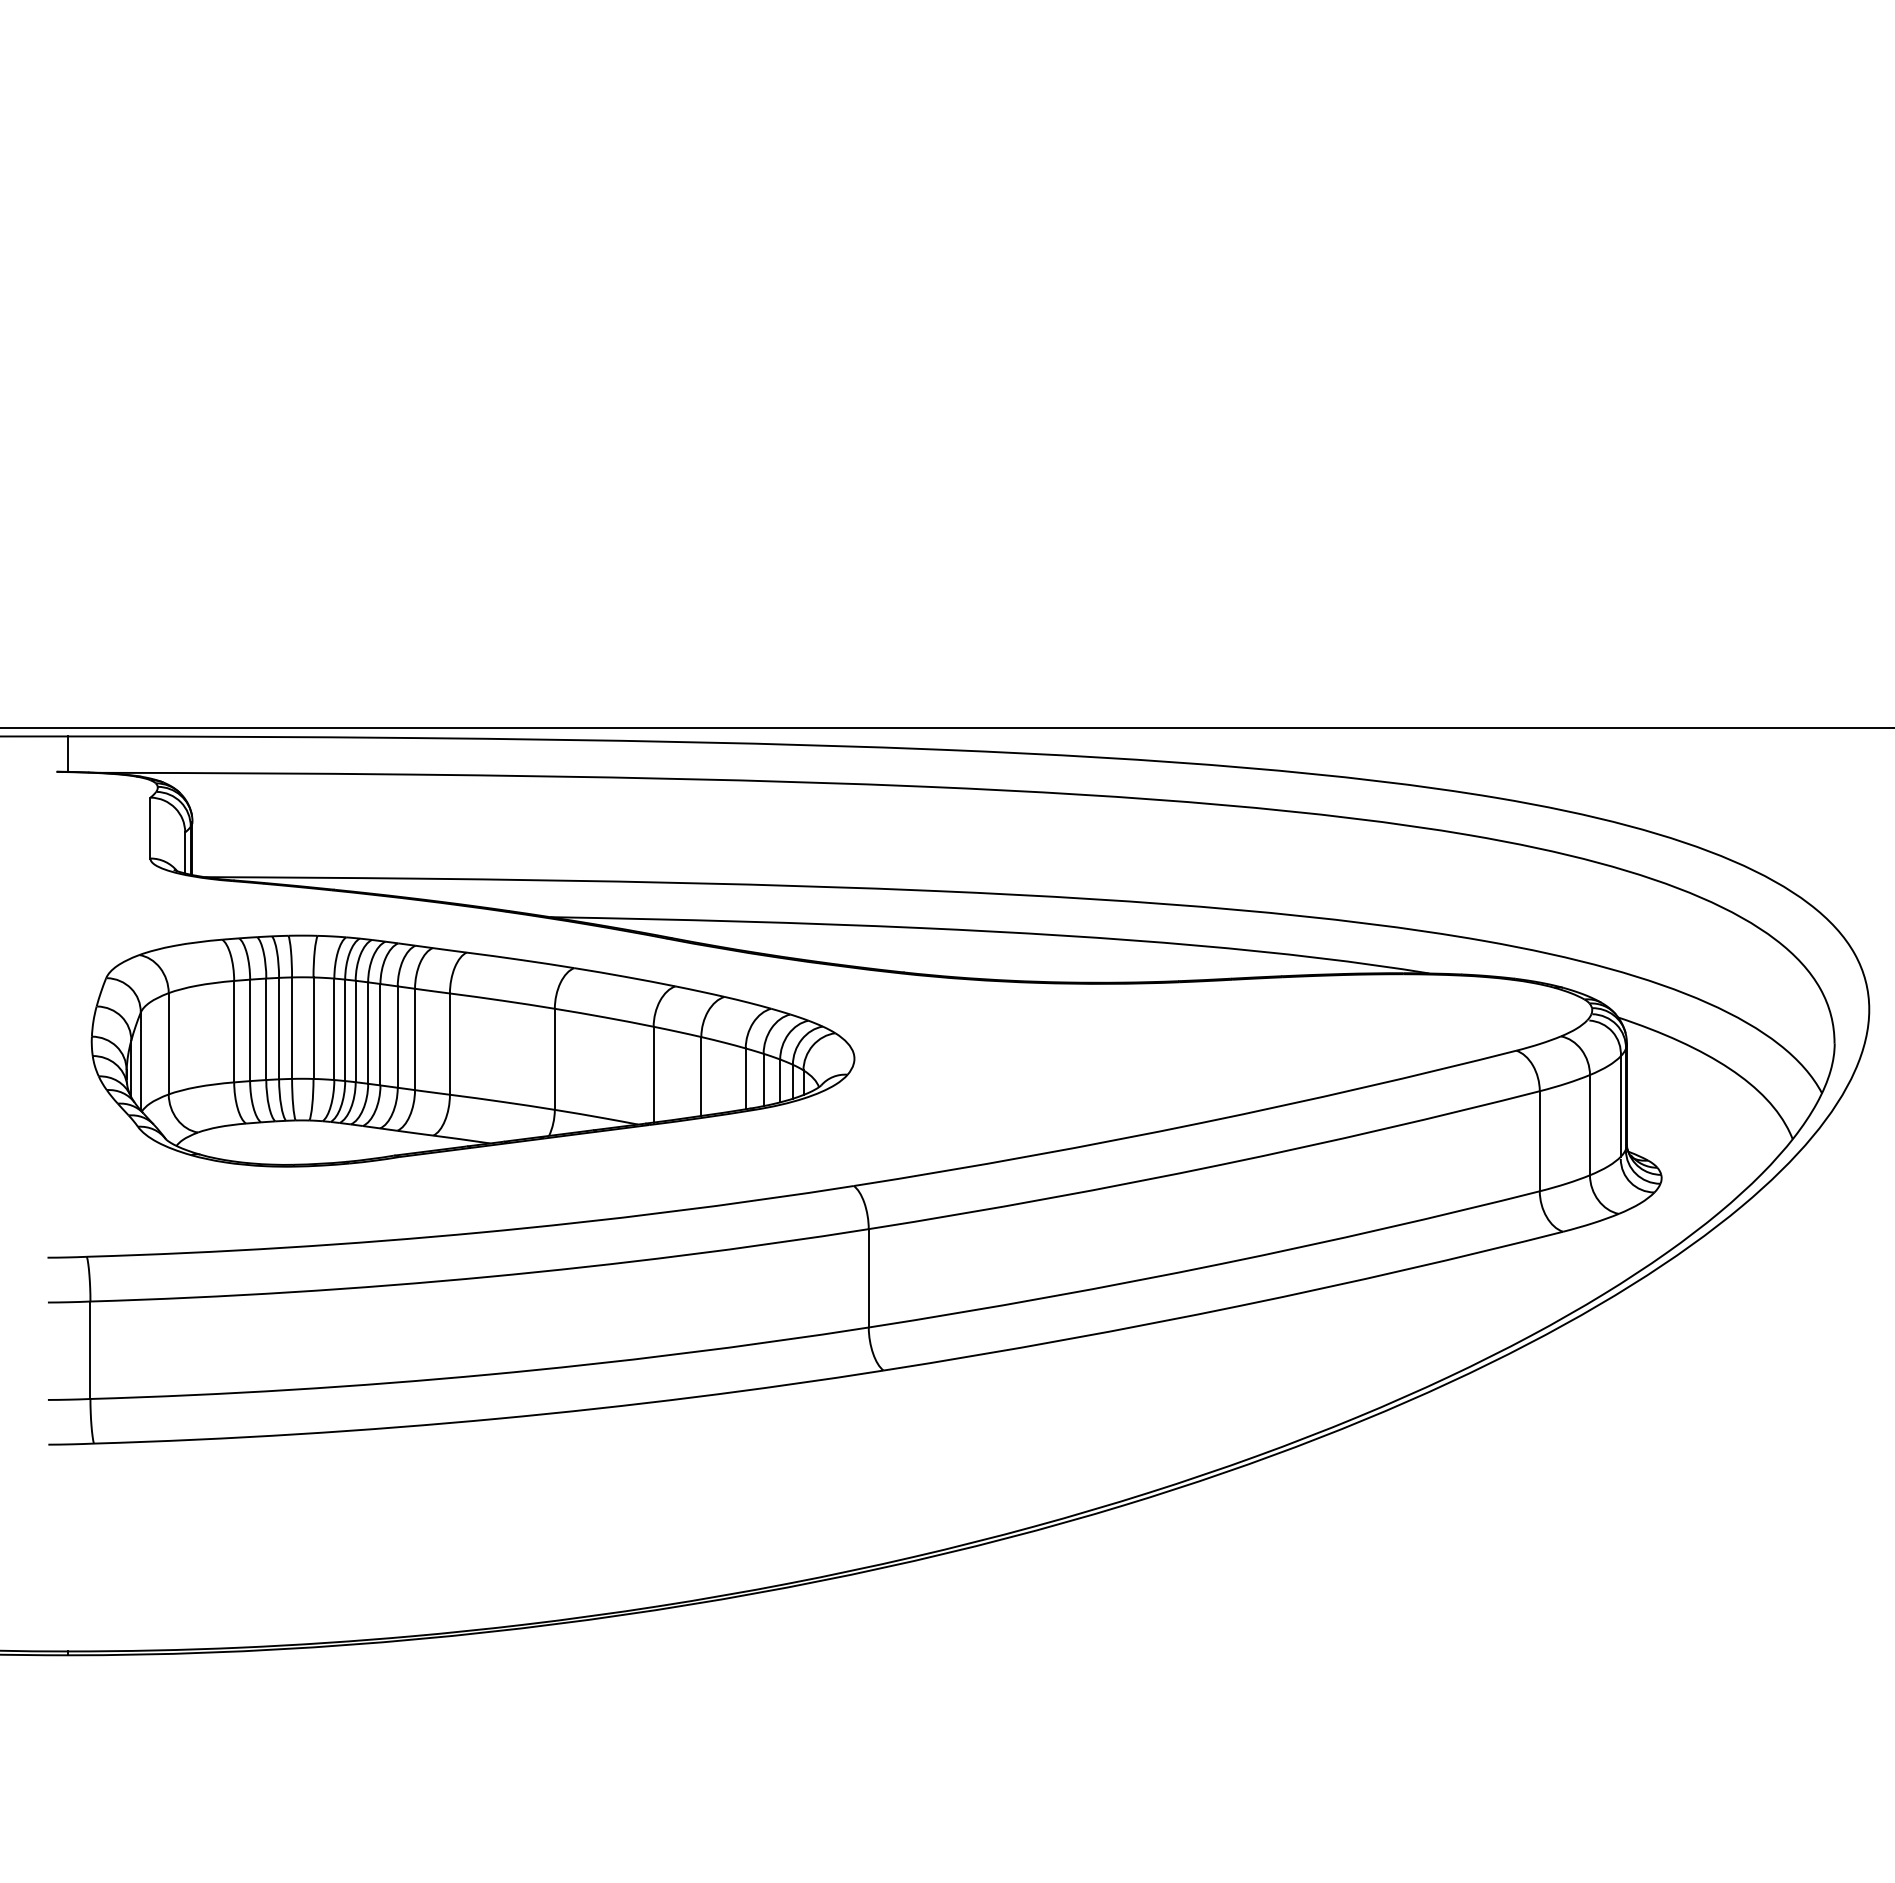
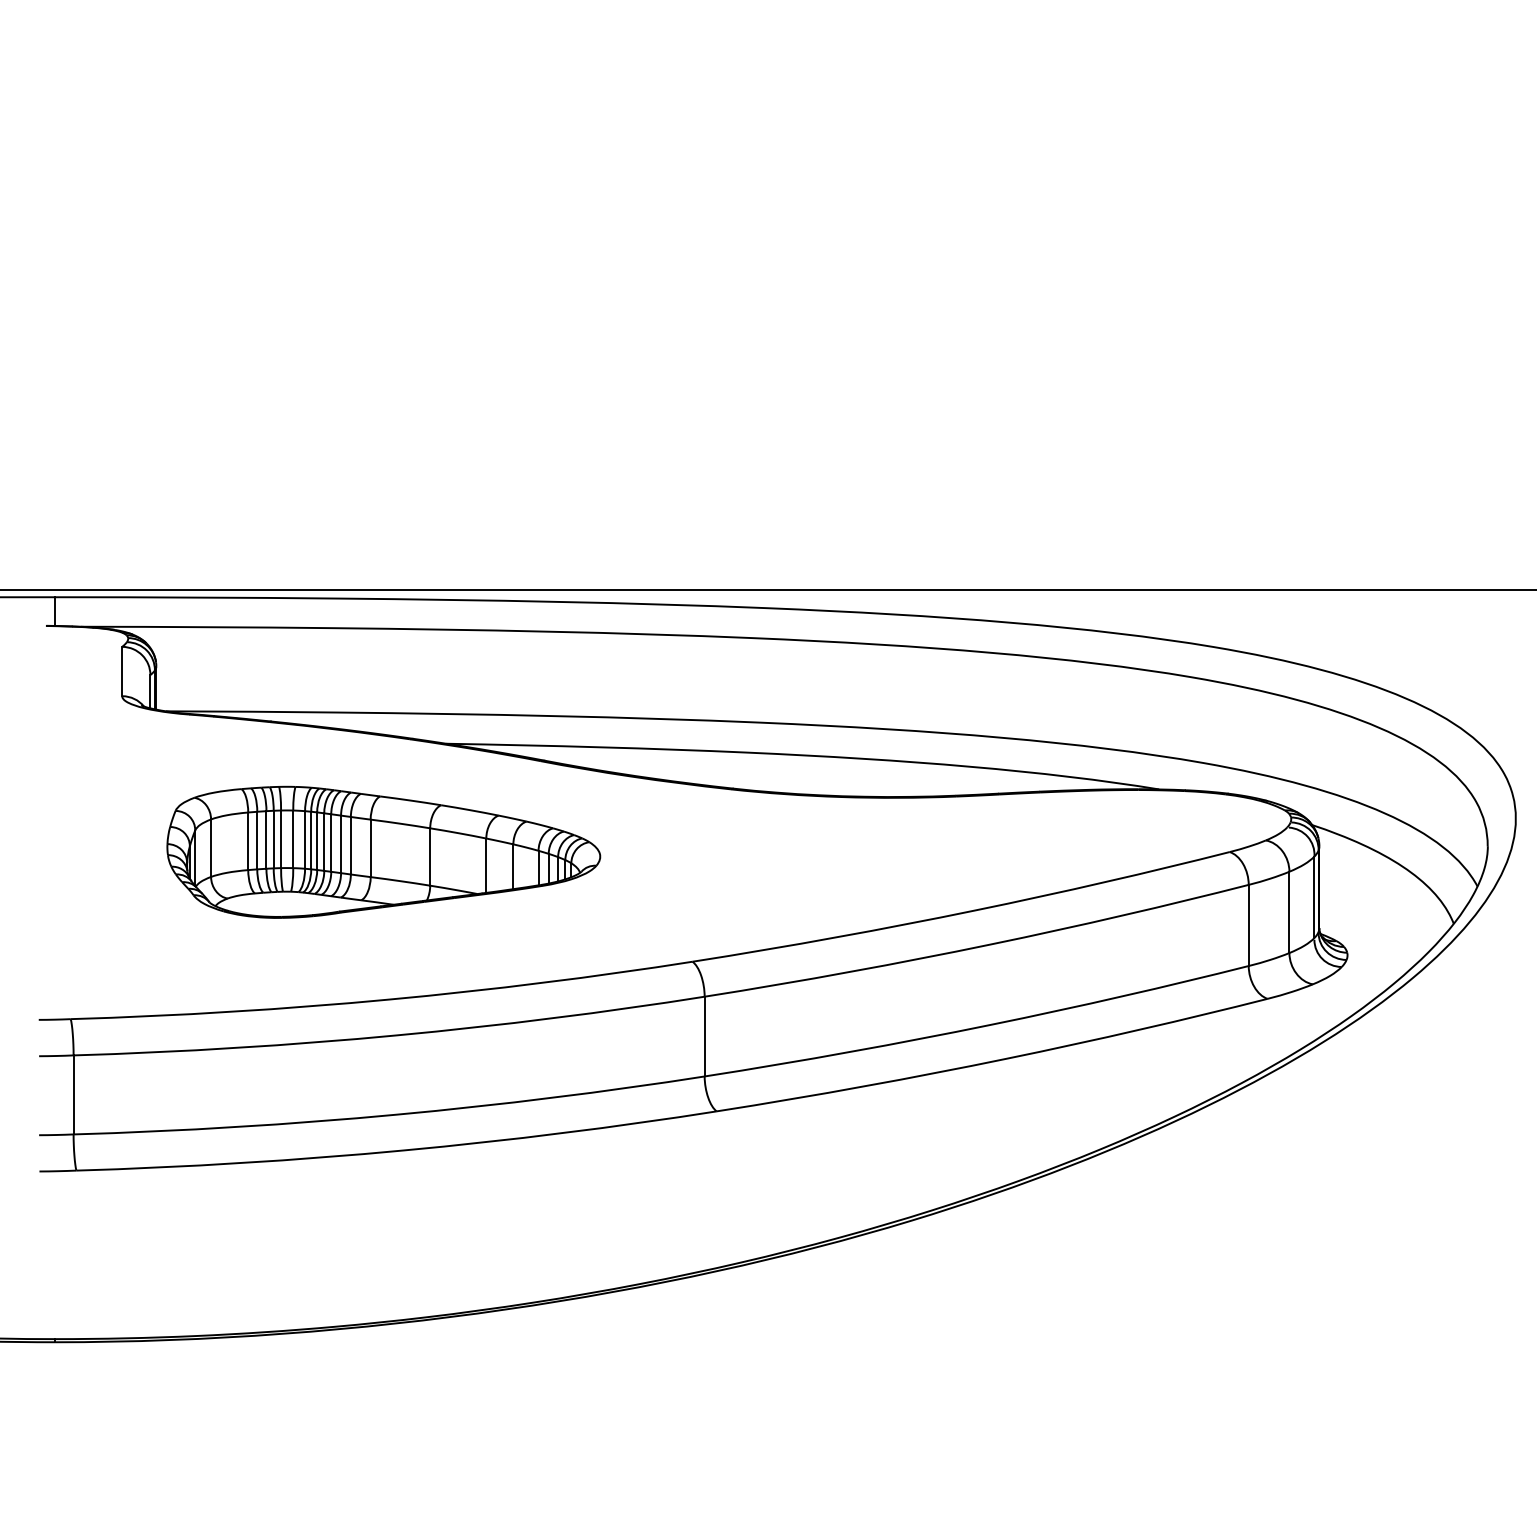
part: (472, 1050) -> (383, 851), size x0.7

